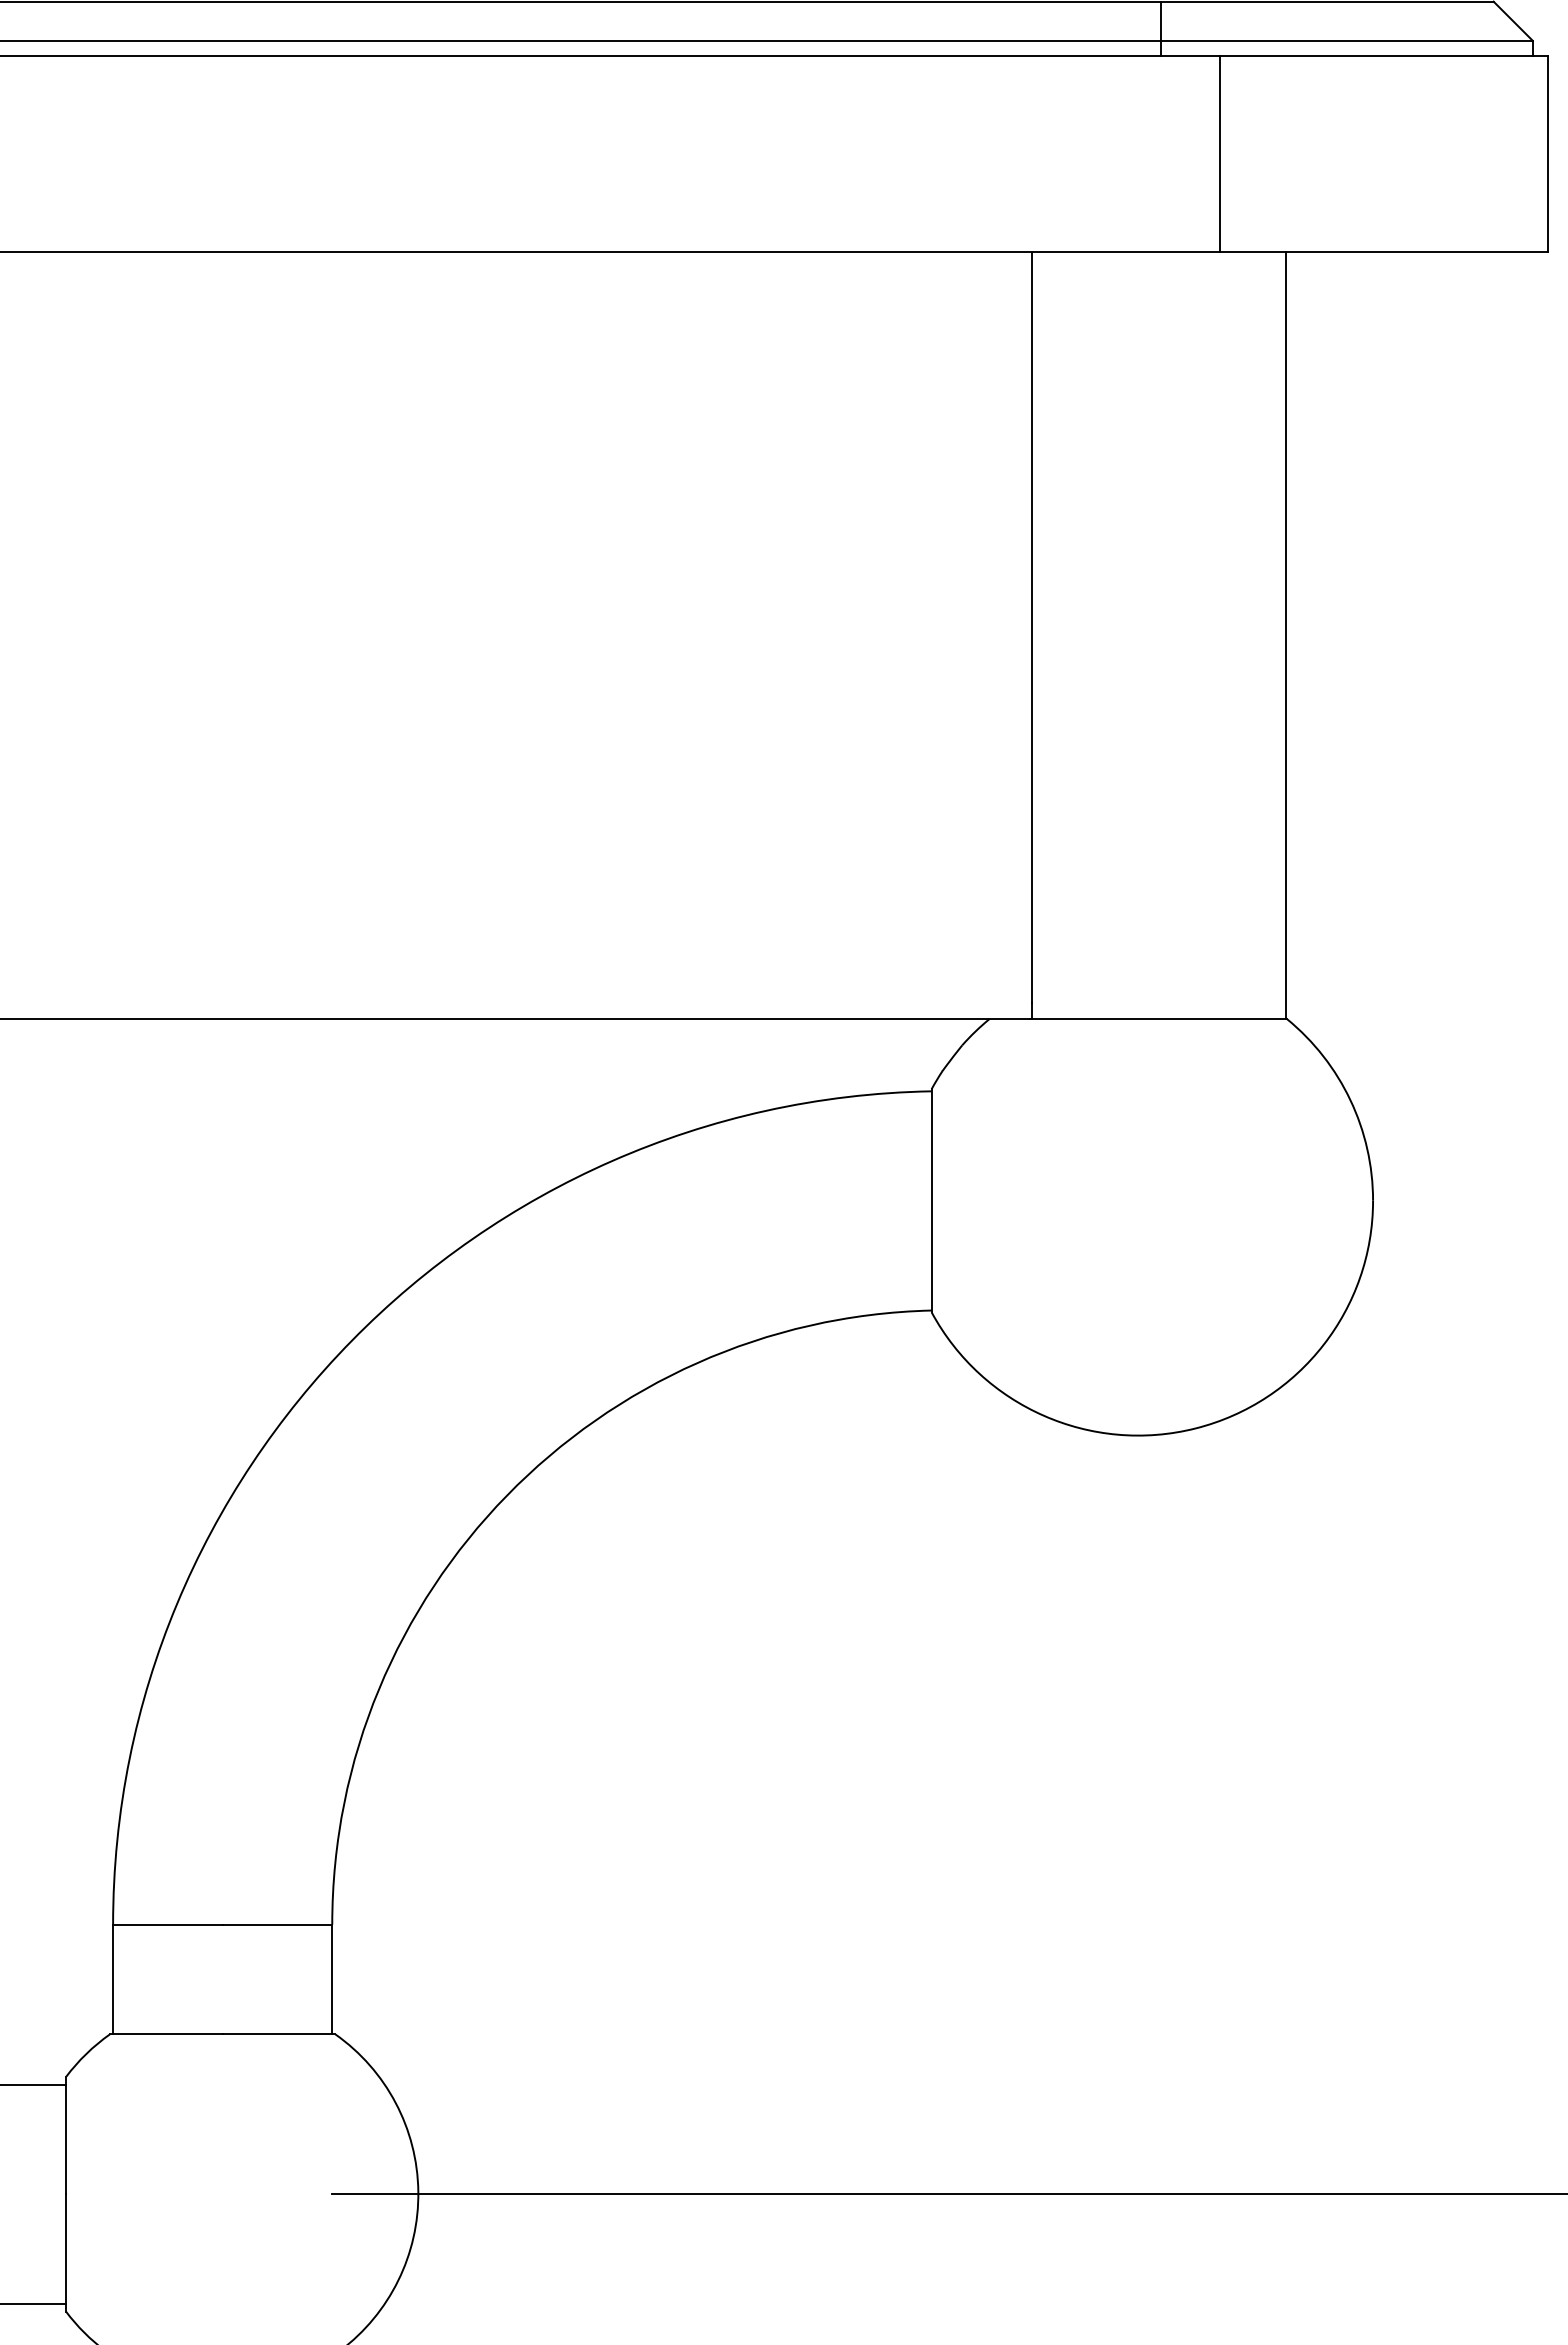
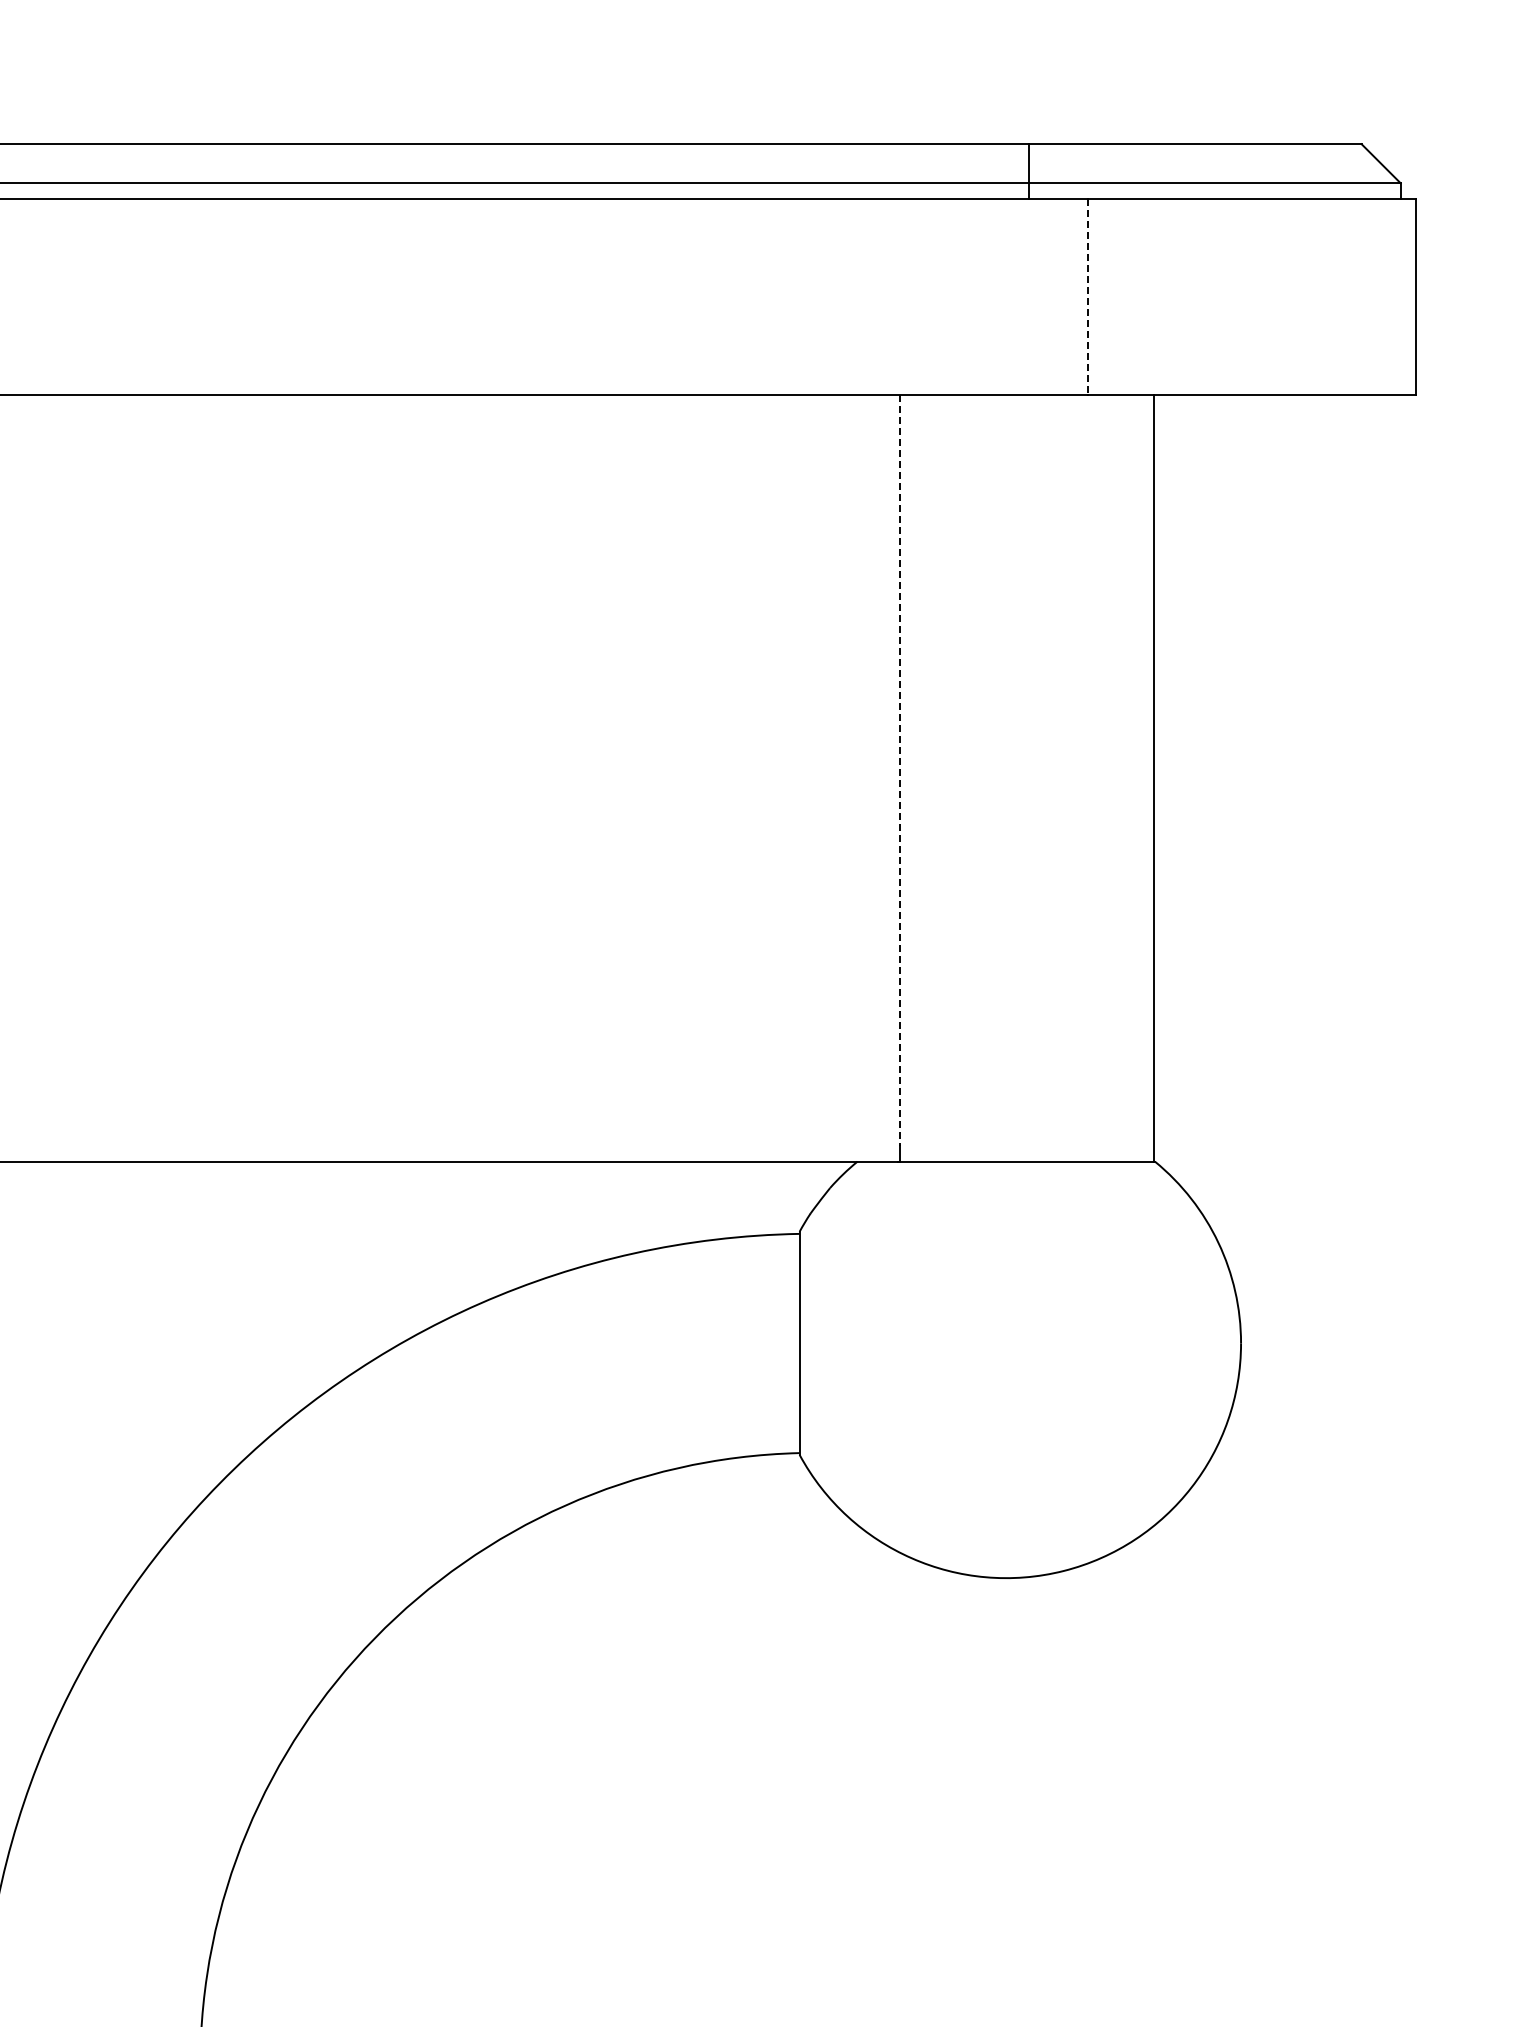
line: (1219, 154) -> (1087, 297), solid -> dashed
line: (1031, 627) -> (899, 770), solid -> dashed

